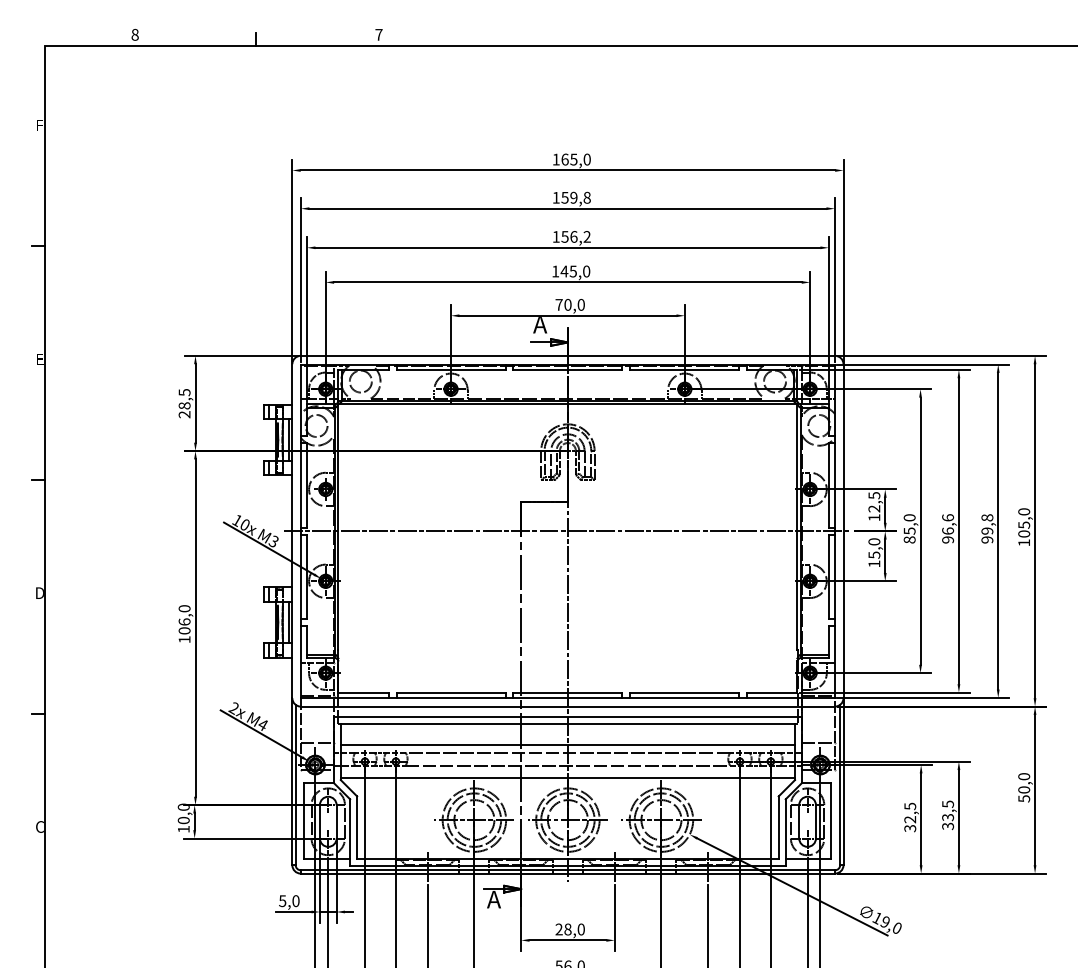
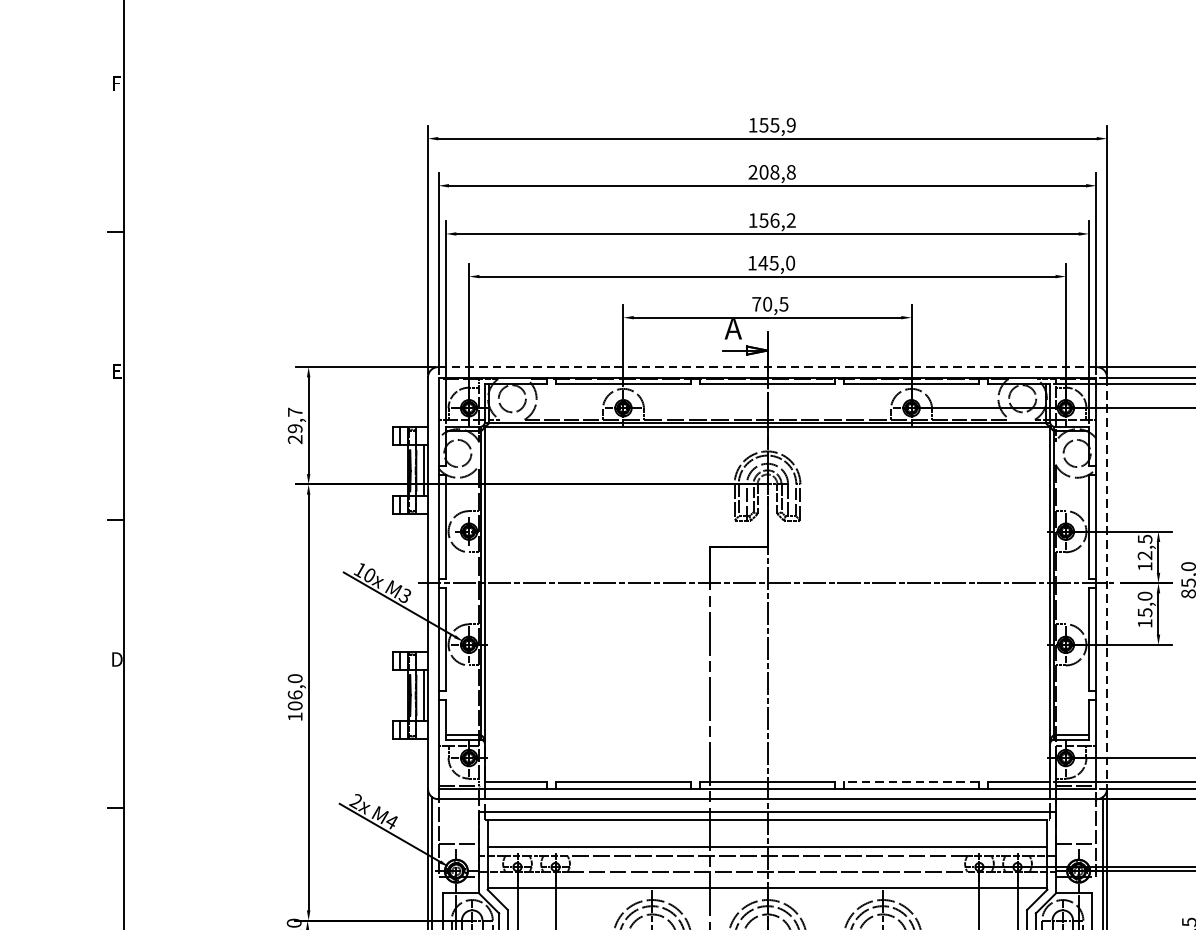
text: (575, 159) -> (776, 125), 165,0 -> 155,9
text: (564, 197) -> (763, 171), 159,8 -> 208,8
text: (580, 304) -> (782, 303), 70,0 -> 70,5
line: (568, 355) -> (768, 366), solid -> dashed
text: (184, 399) -> (295, 420), 28,5 -> 29,7
line: (843, 531) -> (1107, 583), solid -> dashed
line: (684, 692) -> (911, 781), solid -> dashed

